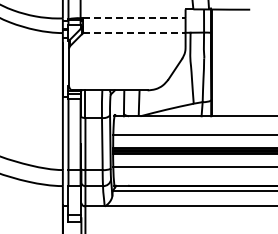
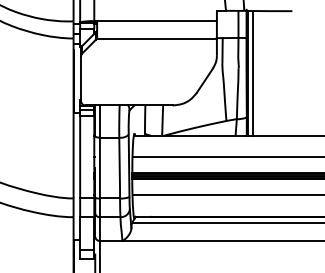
line: (134, 18) -> (157, 21), dashed -> solid
line: (134, 33) -> (157, 38), dashed -> solid
line: (216, 62) -> (253, 72), added

